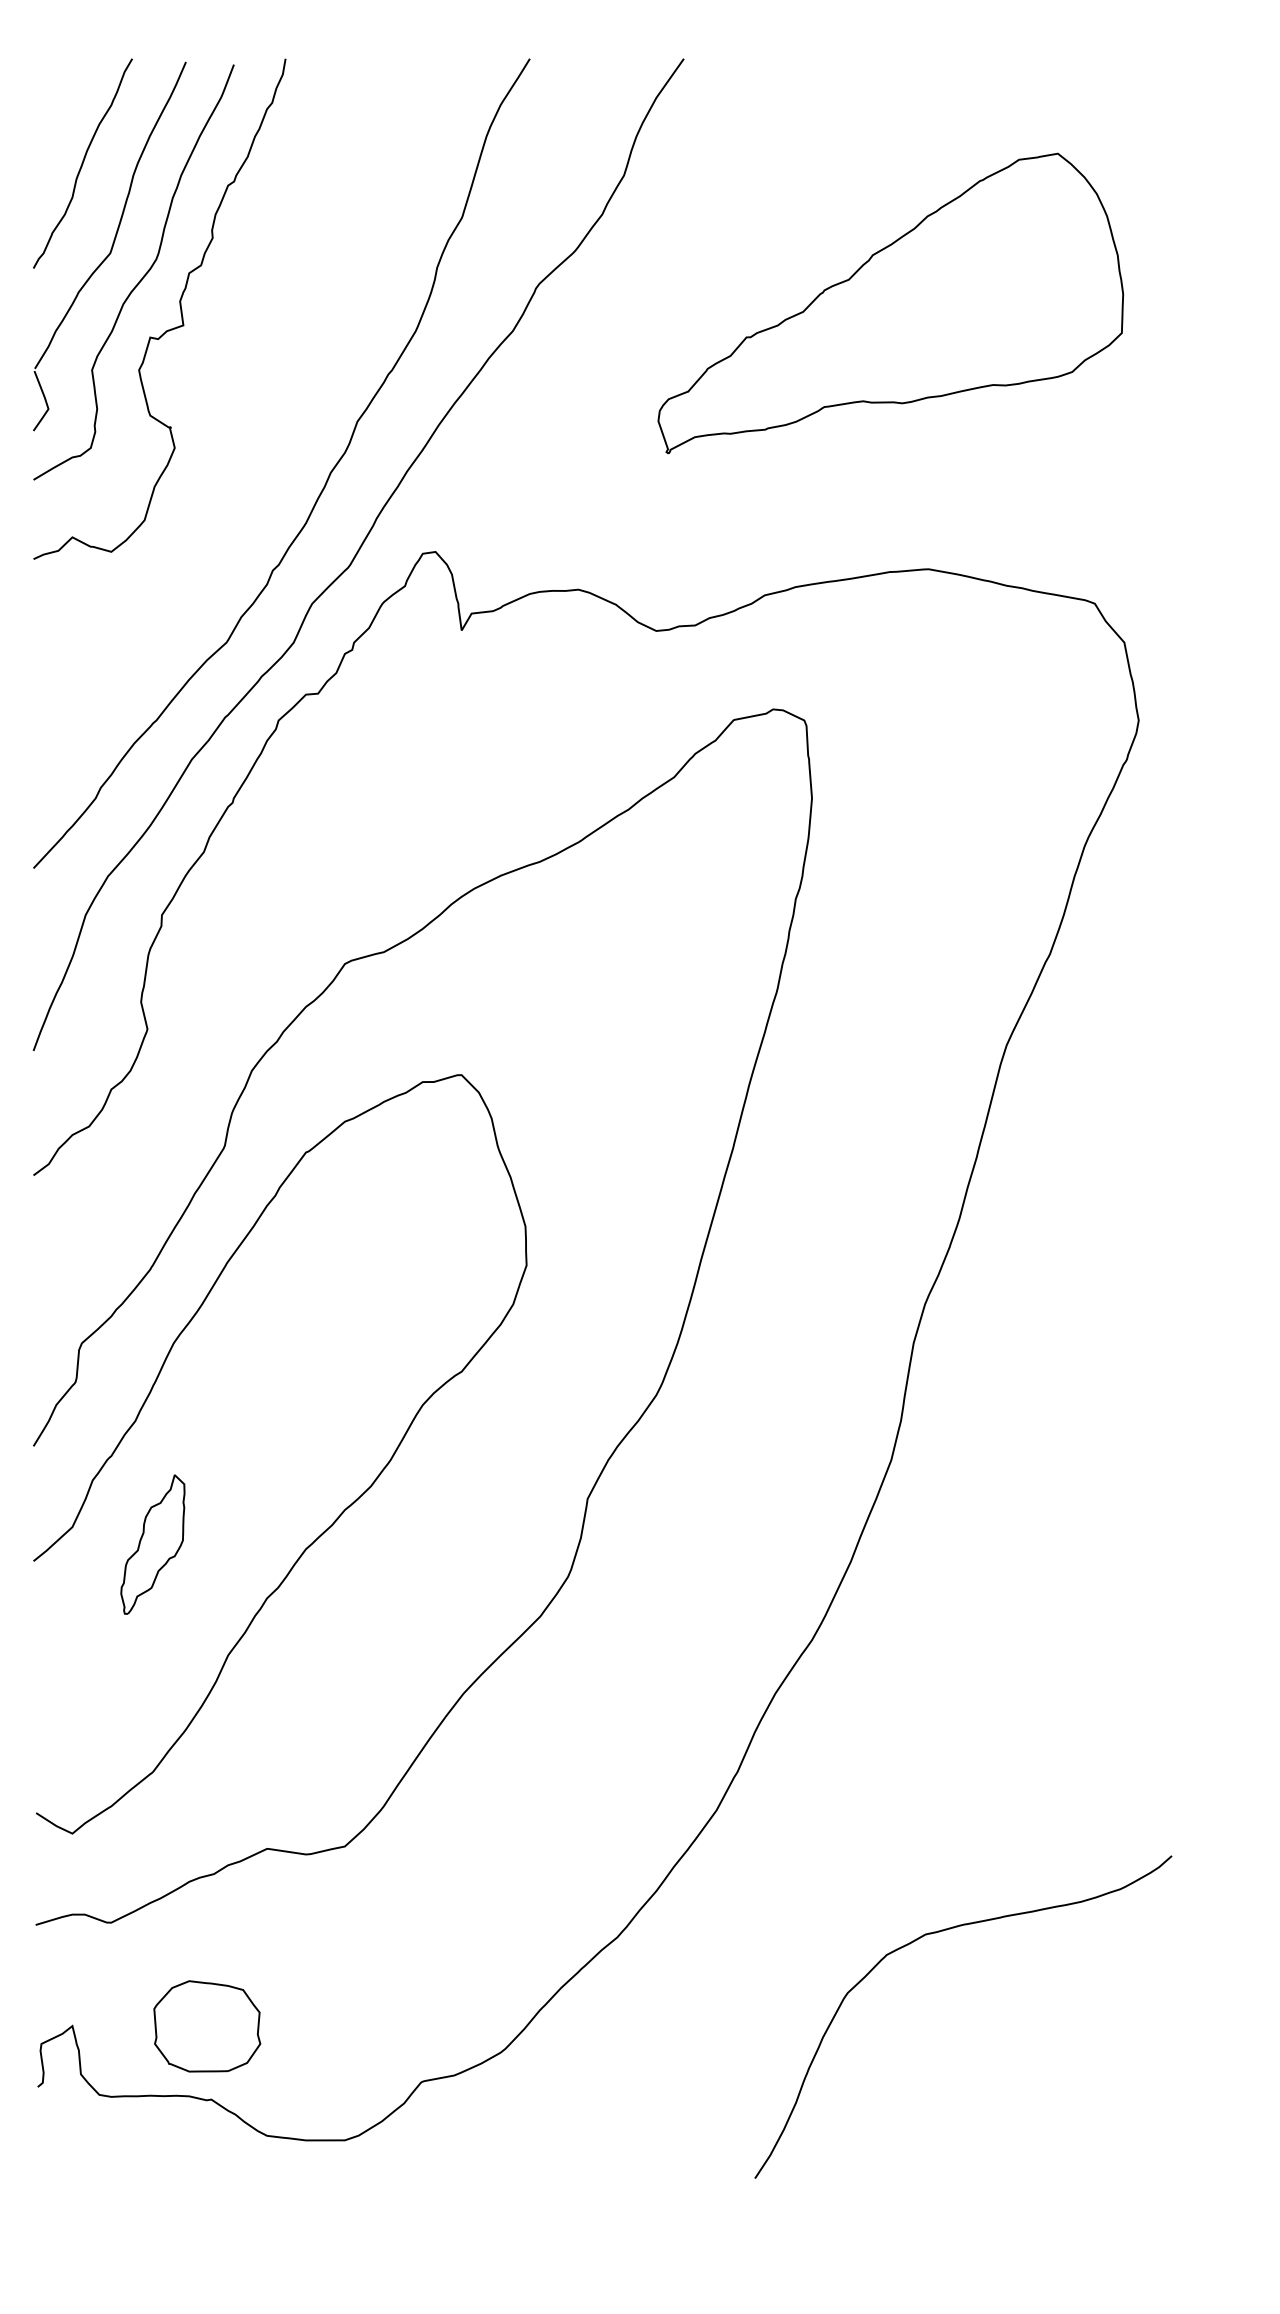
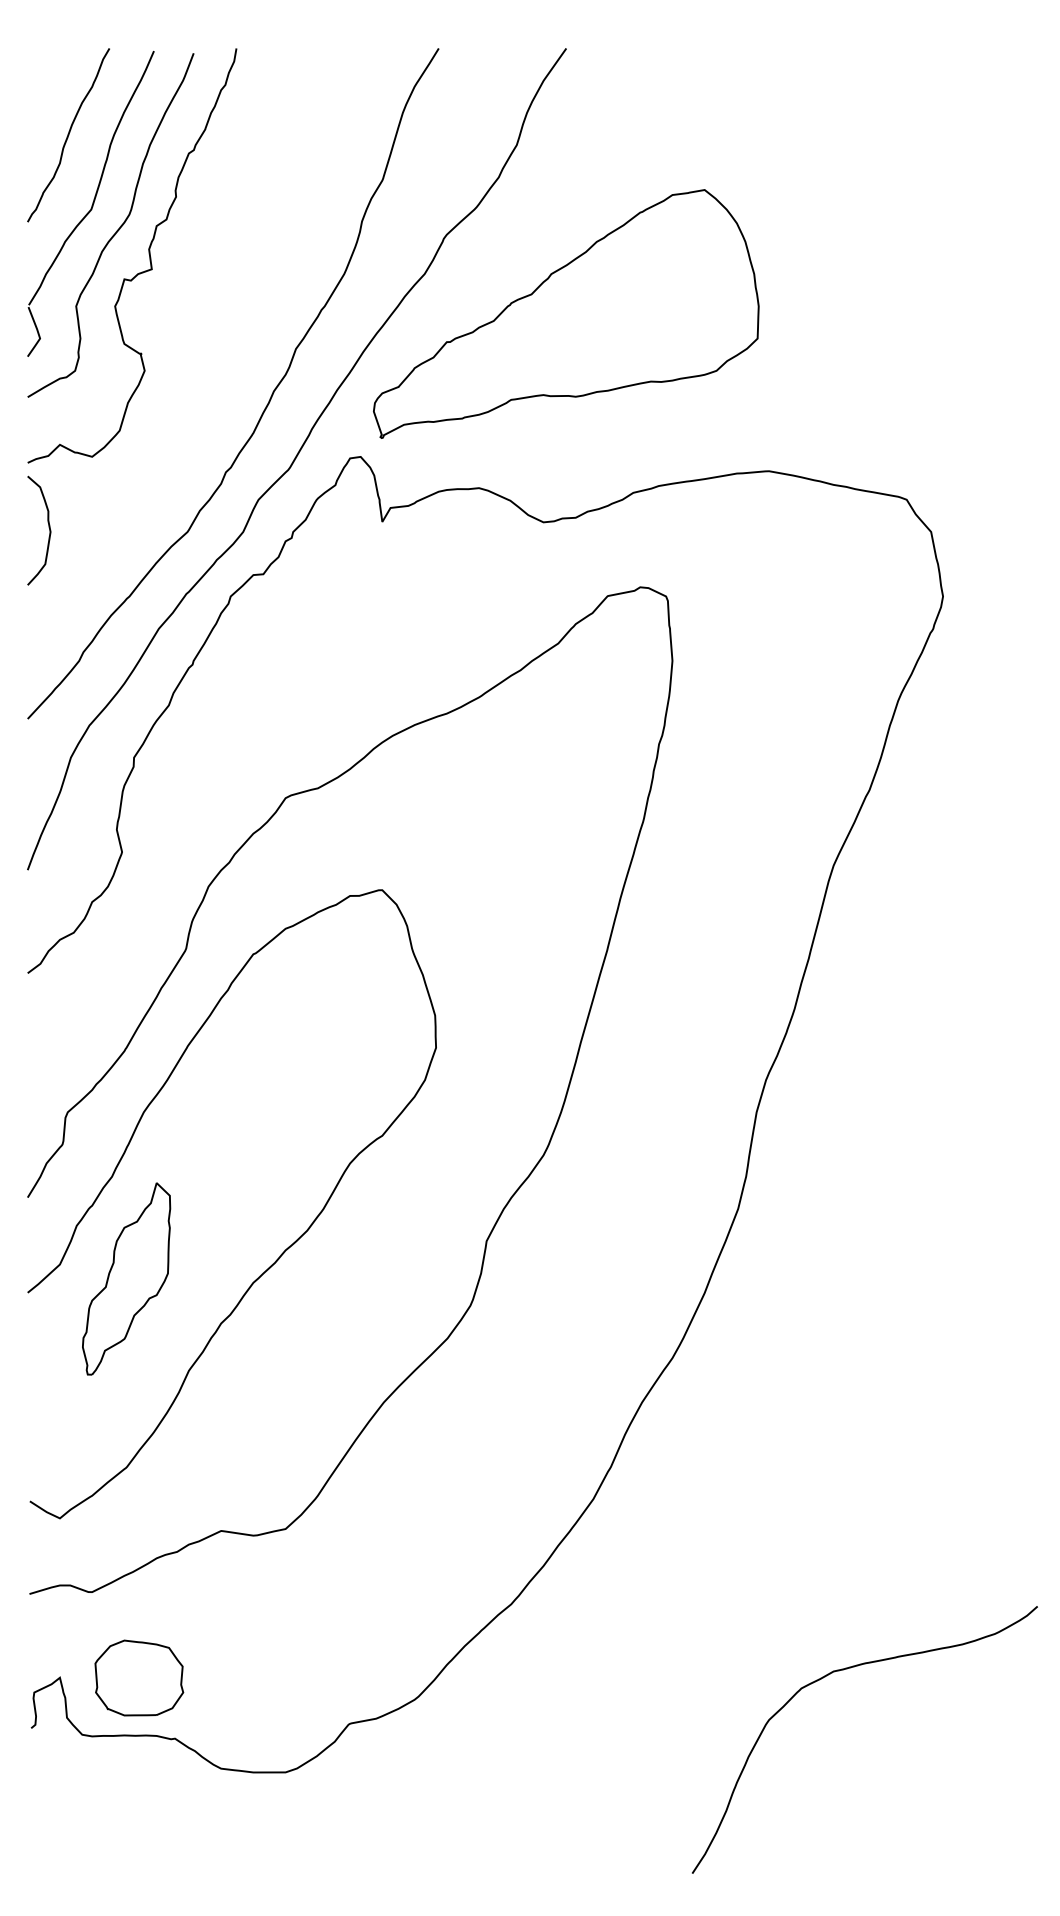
part: (890, 303) -> (566, 314), moved
curve: (59, 640) -> (49, 530), added
part: (152, 1544) -> (126, 1278), size x1.67
curve: (936, 1933) -> (842, 1670), moved
part: (207, 2026) -> (139, 1678), moved

